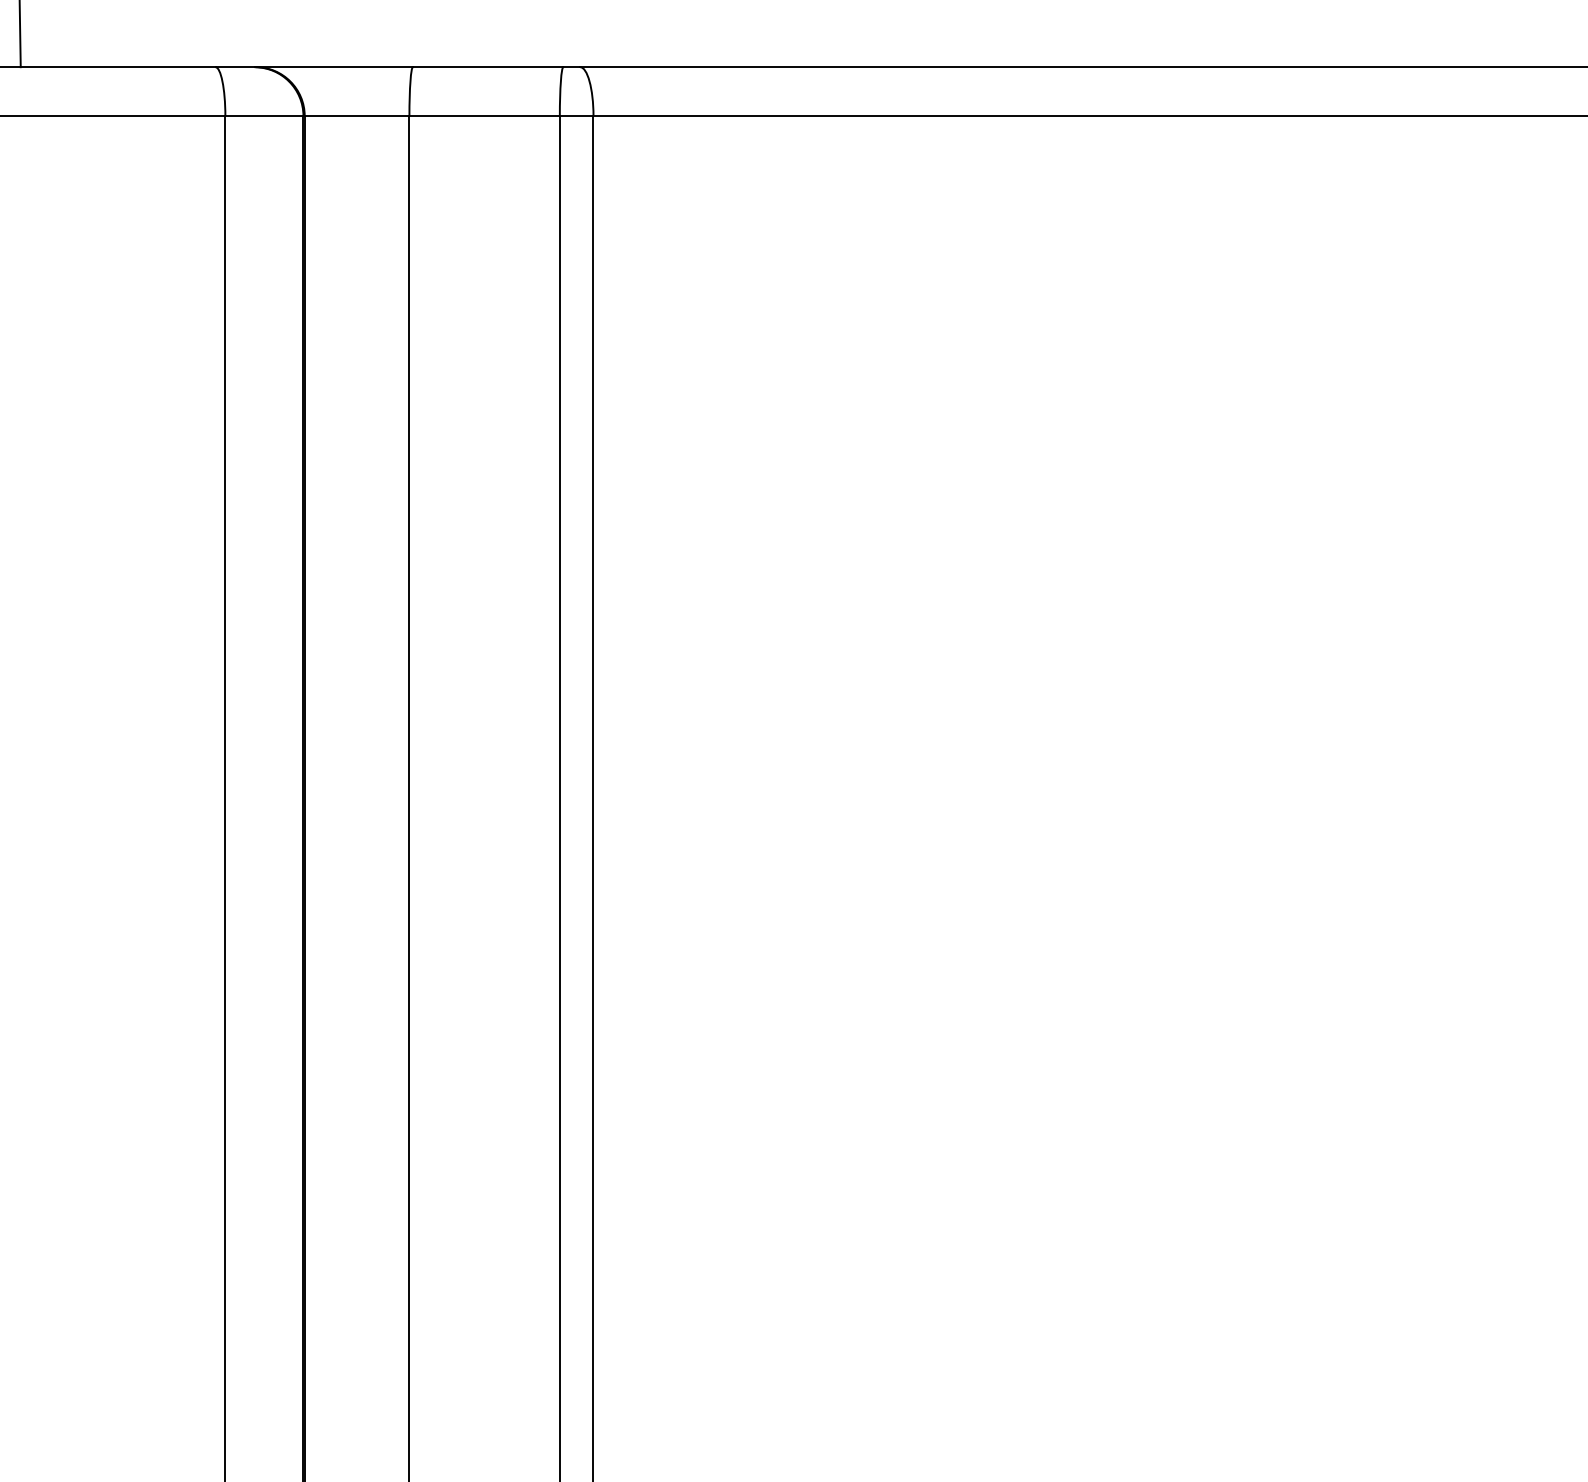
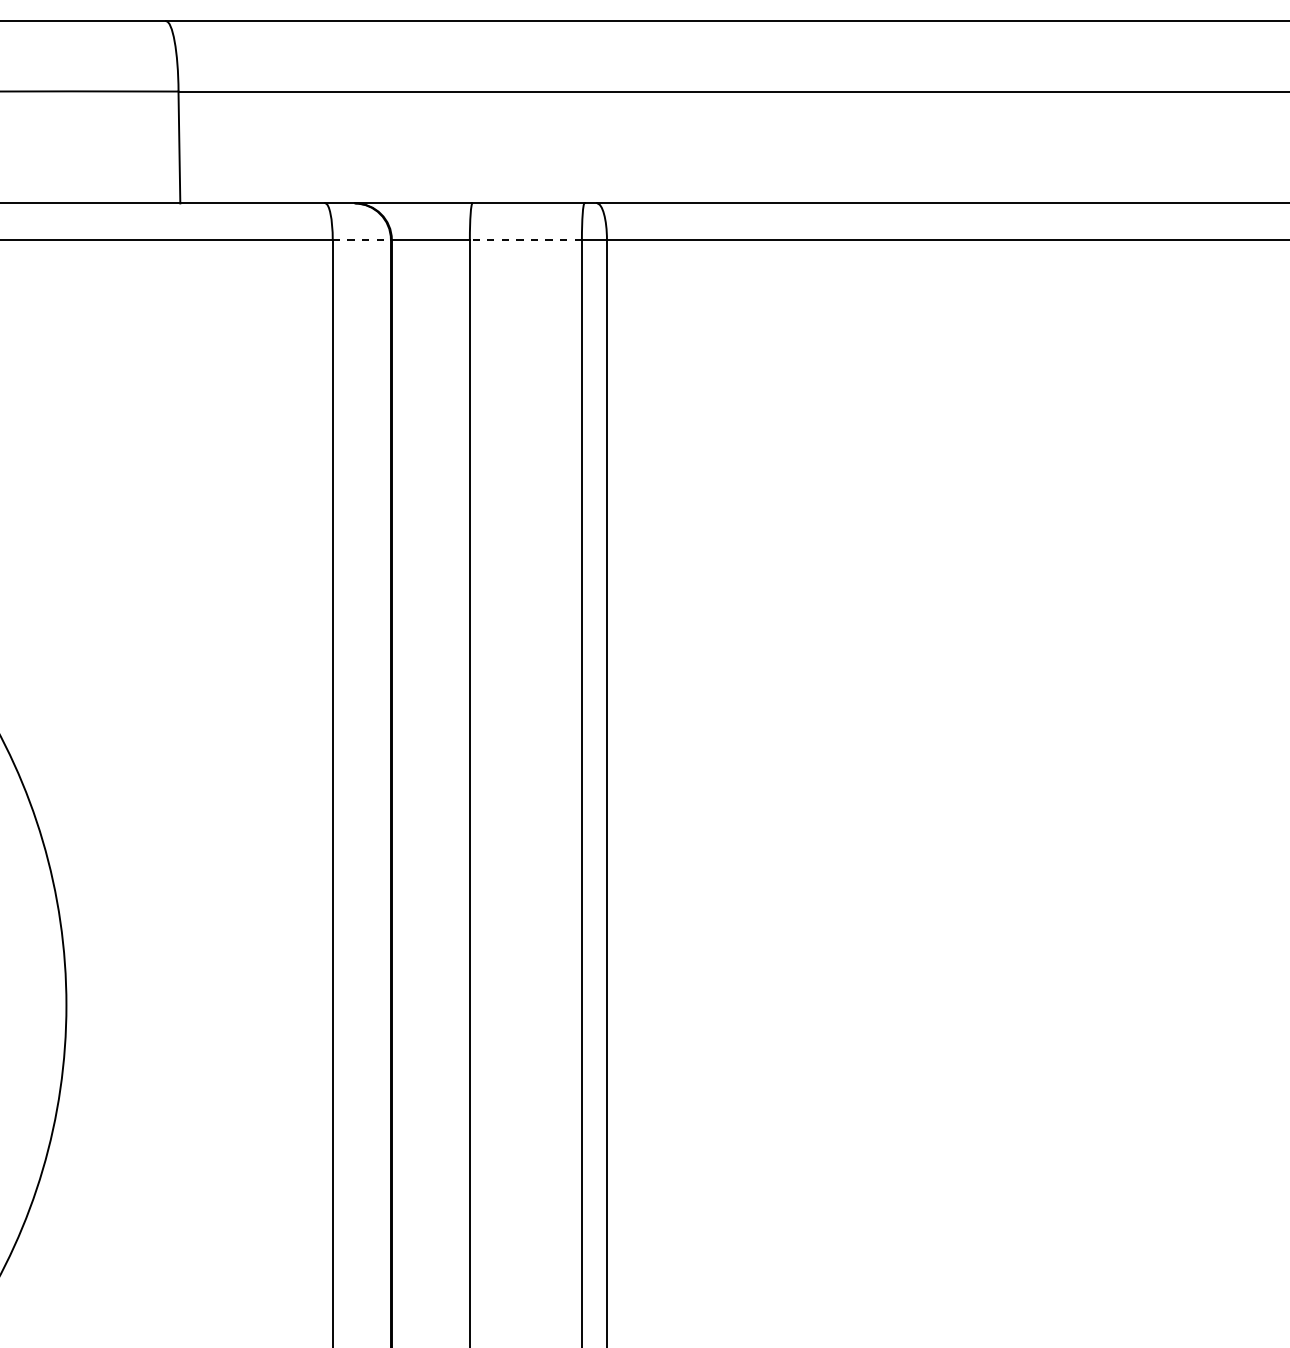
line: (265, 115) -> (362, 239), solid -> dashed
line: (484, 115) -> (525, 239), solid -> dashed

